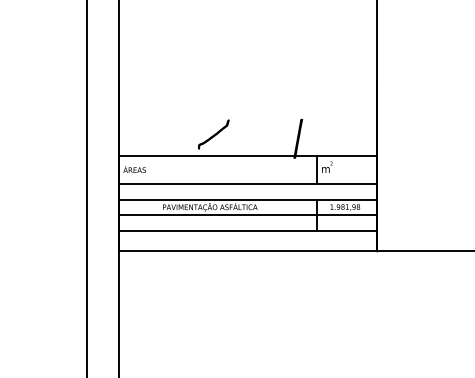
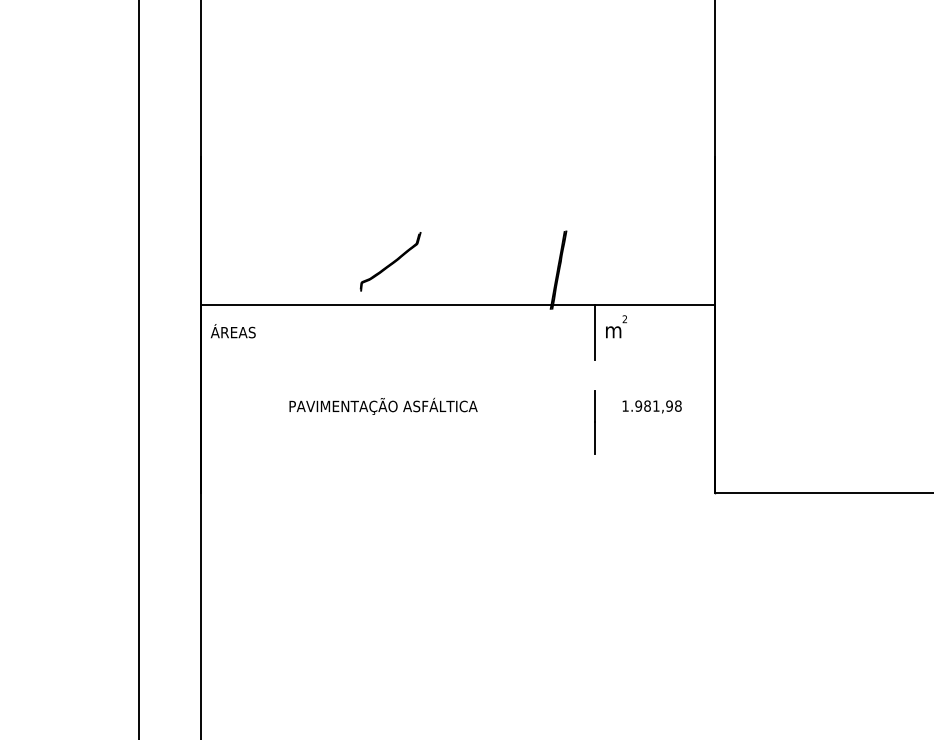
line: (247, 183) -> (457, 359), removed
line: (247, 199) -> (457, 390), removed
line: (247, 215) -> (457, 422), removed
line: (247, 230) -> (457, 452), removed
line: (247, 250) -> (457, 492), removed

